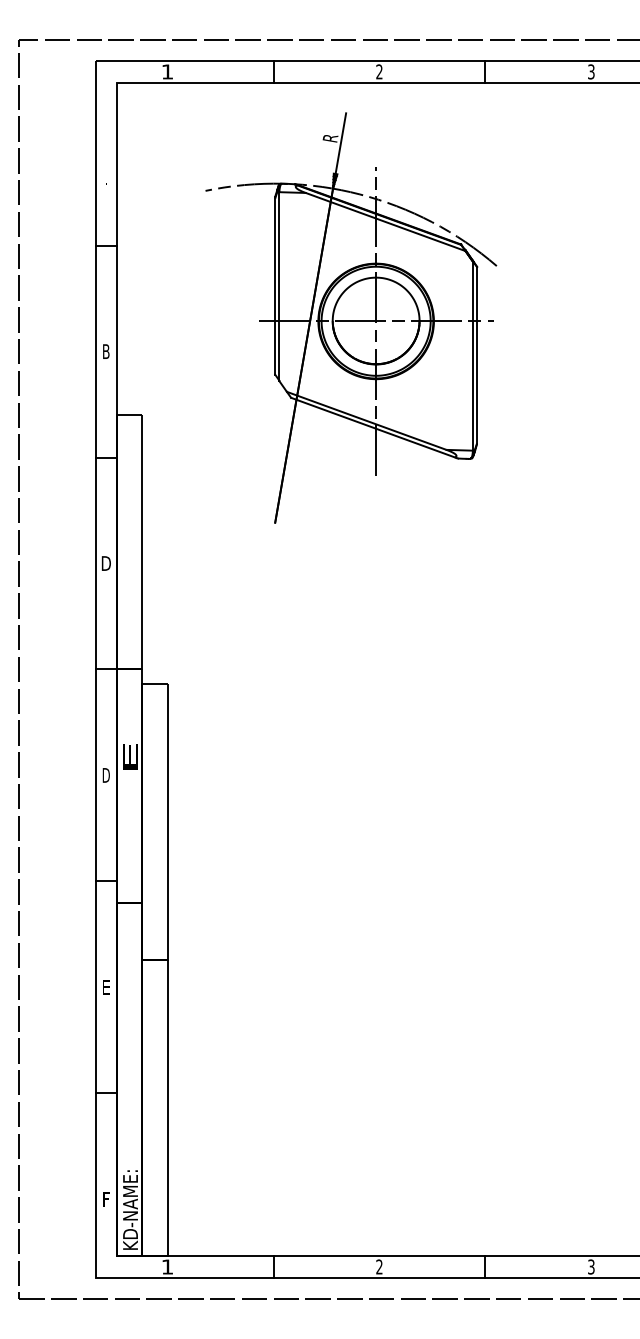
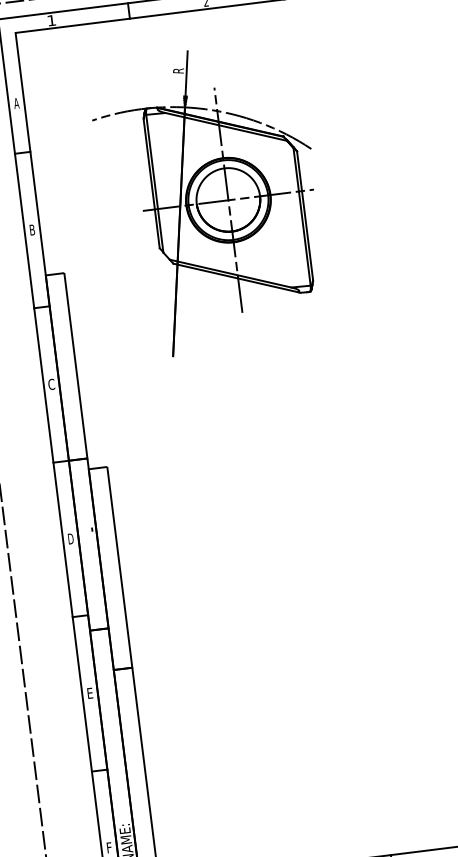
text: (105, 177) -> (16, 103), . -> A
part: (351, 317) -> (210, 199), moved
text: (105, 563) -> (51, 384), D -> C
text: (130, 756) -> (86, 522), E -> .

